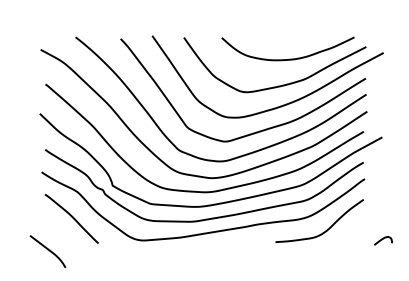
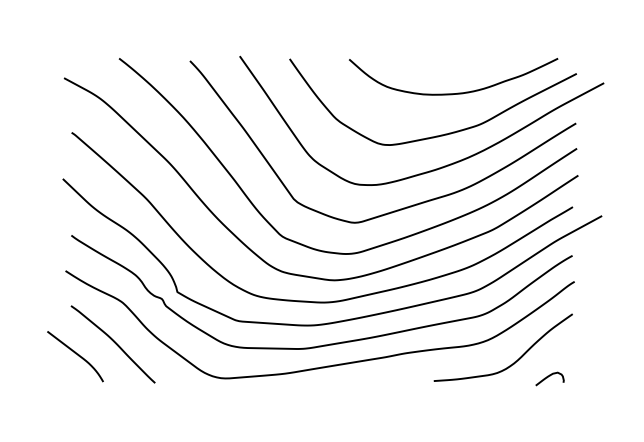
curve: (383, 239) -> (550, 376), moved
curve: (47, 250) -> (74, 354), moved

